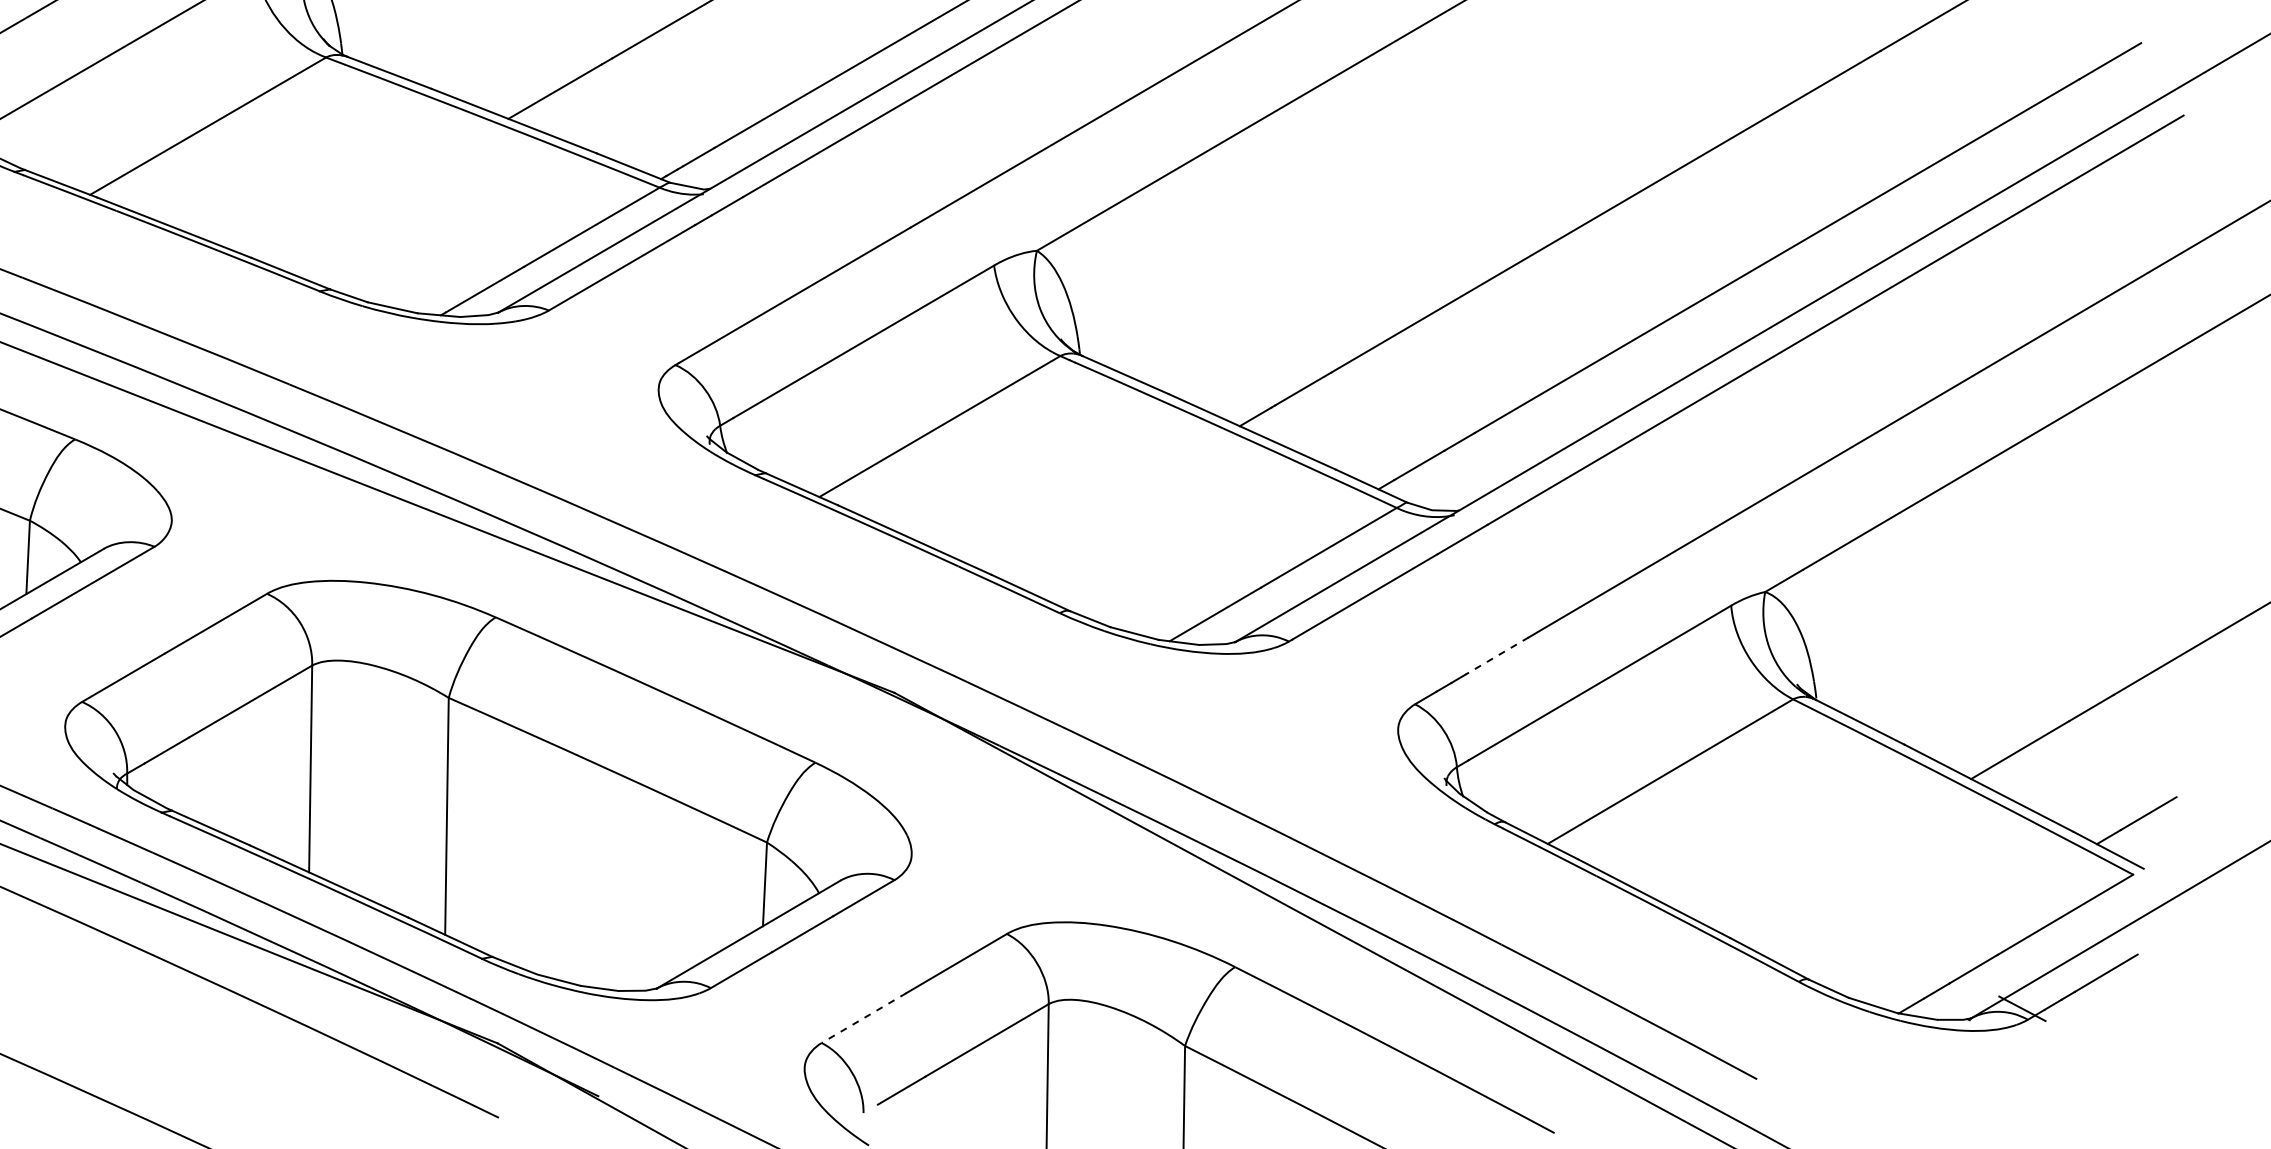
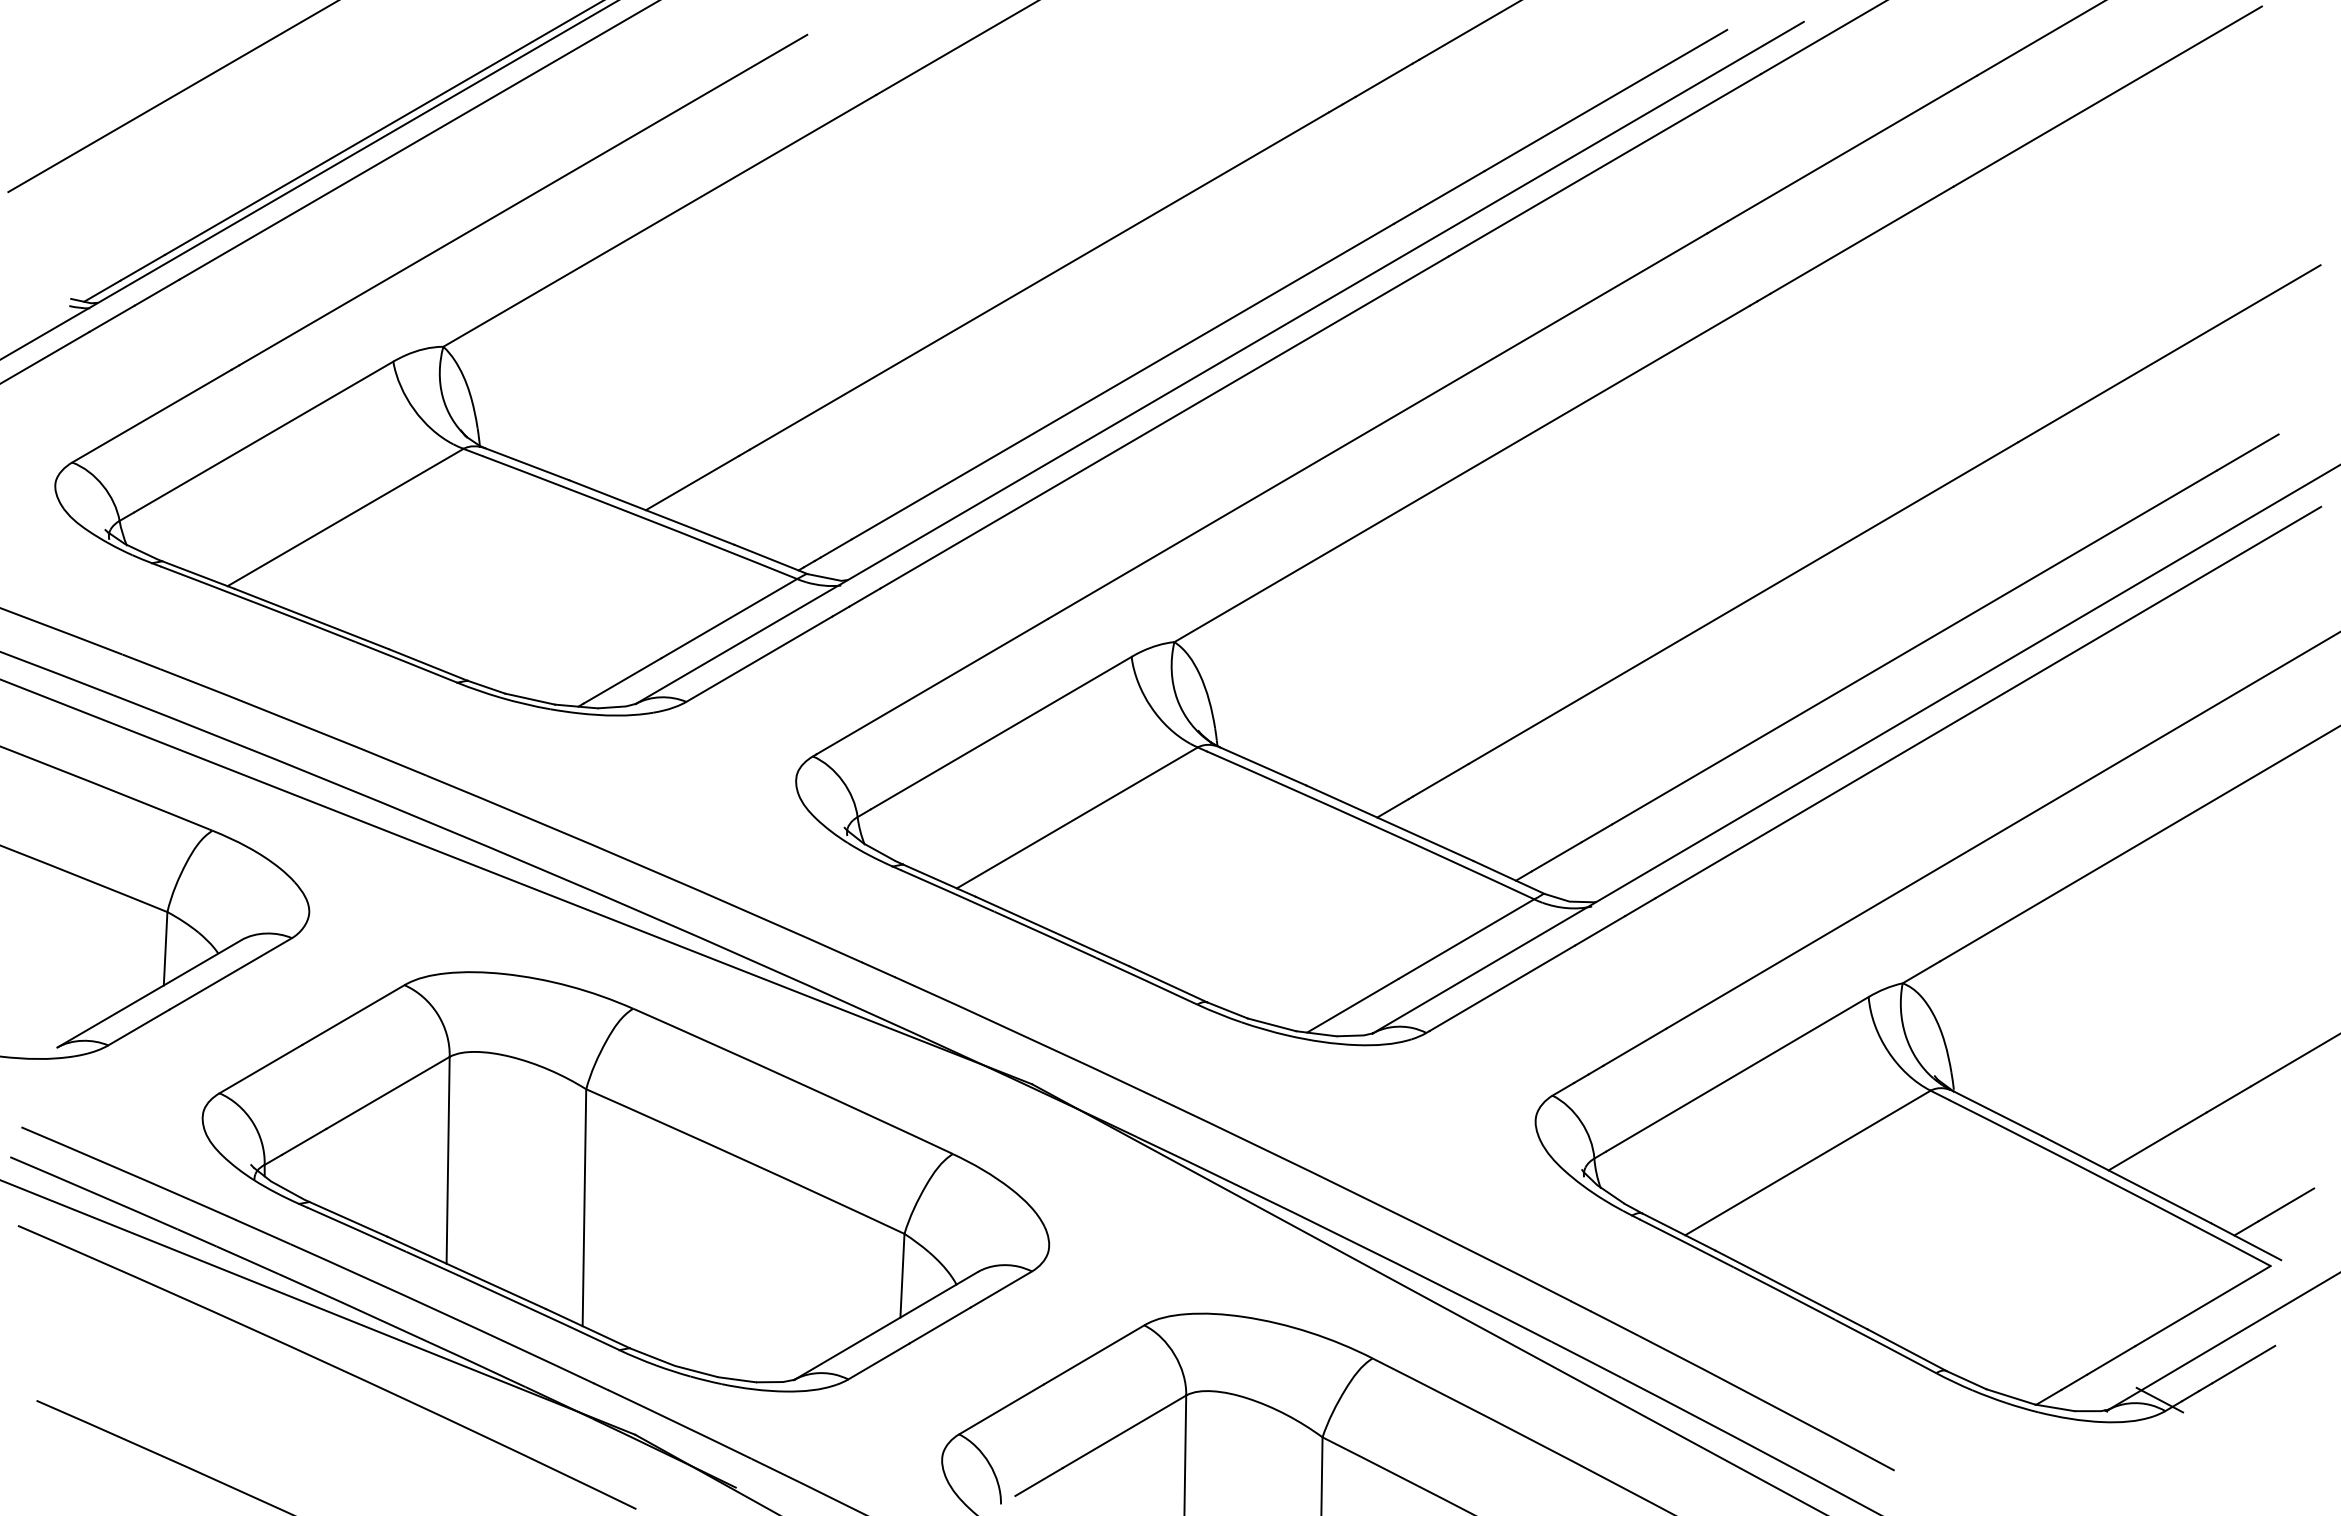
line: (1497, 656) -> (1634, 1047), dashed -> solid
line: (864, 1018) -> (1001, 1409), dashed -> solid

